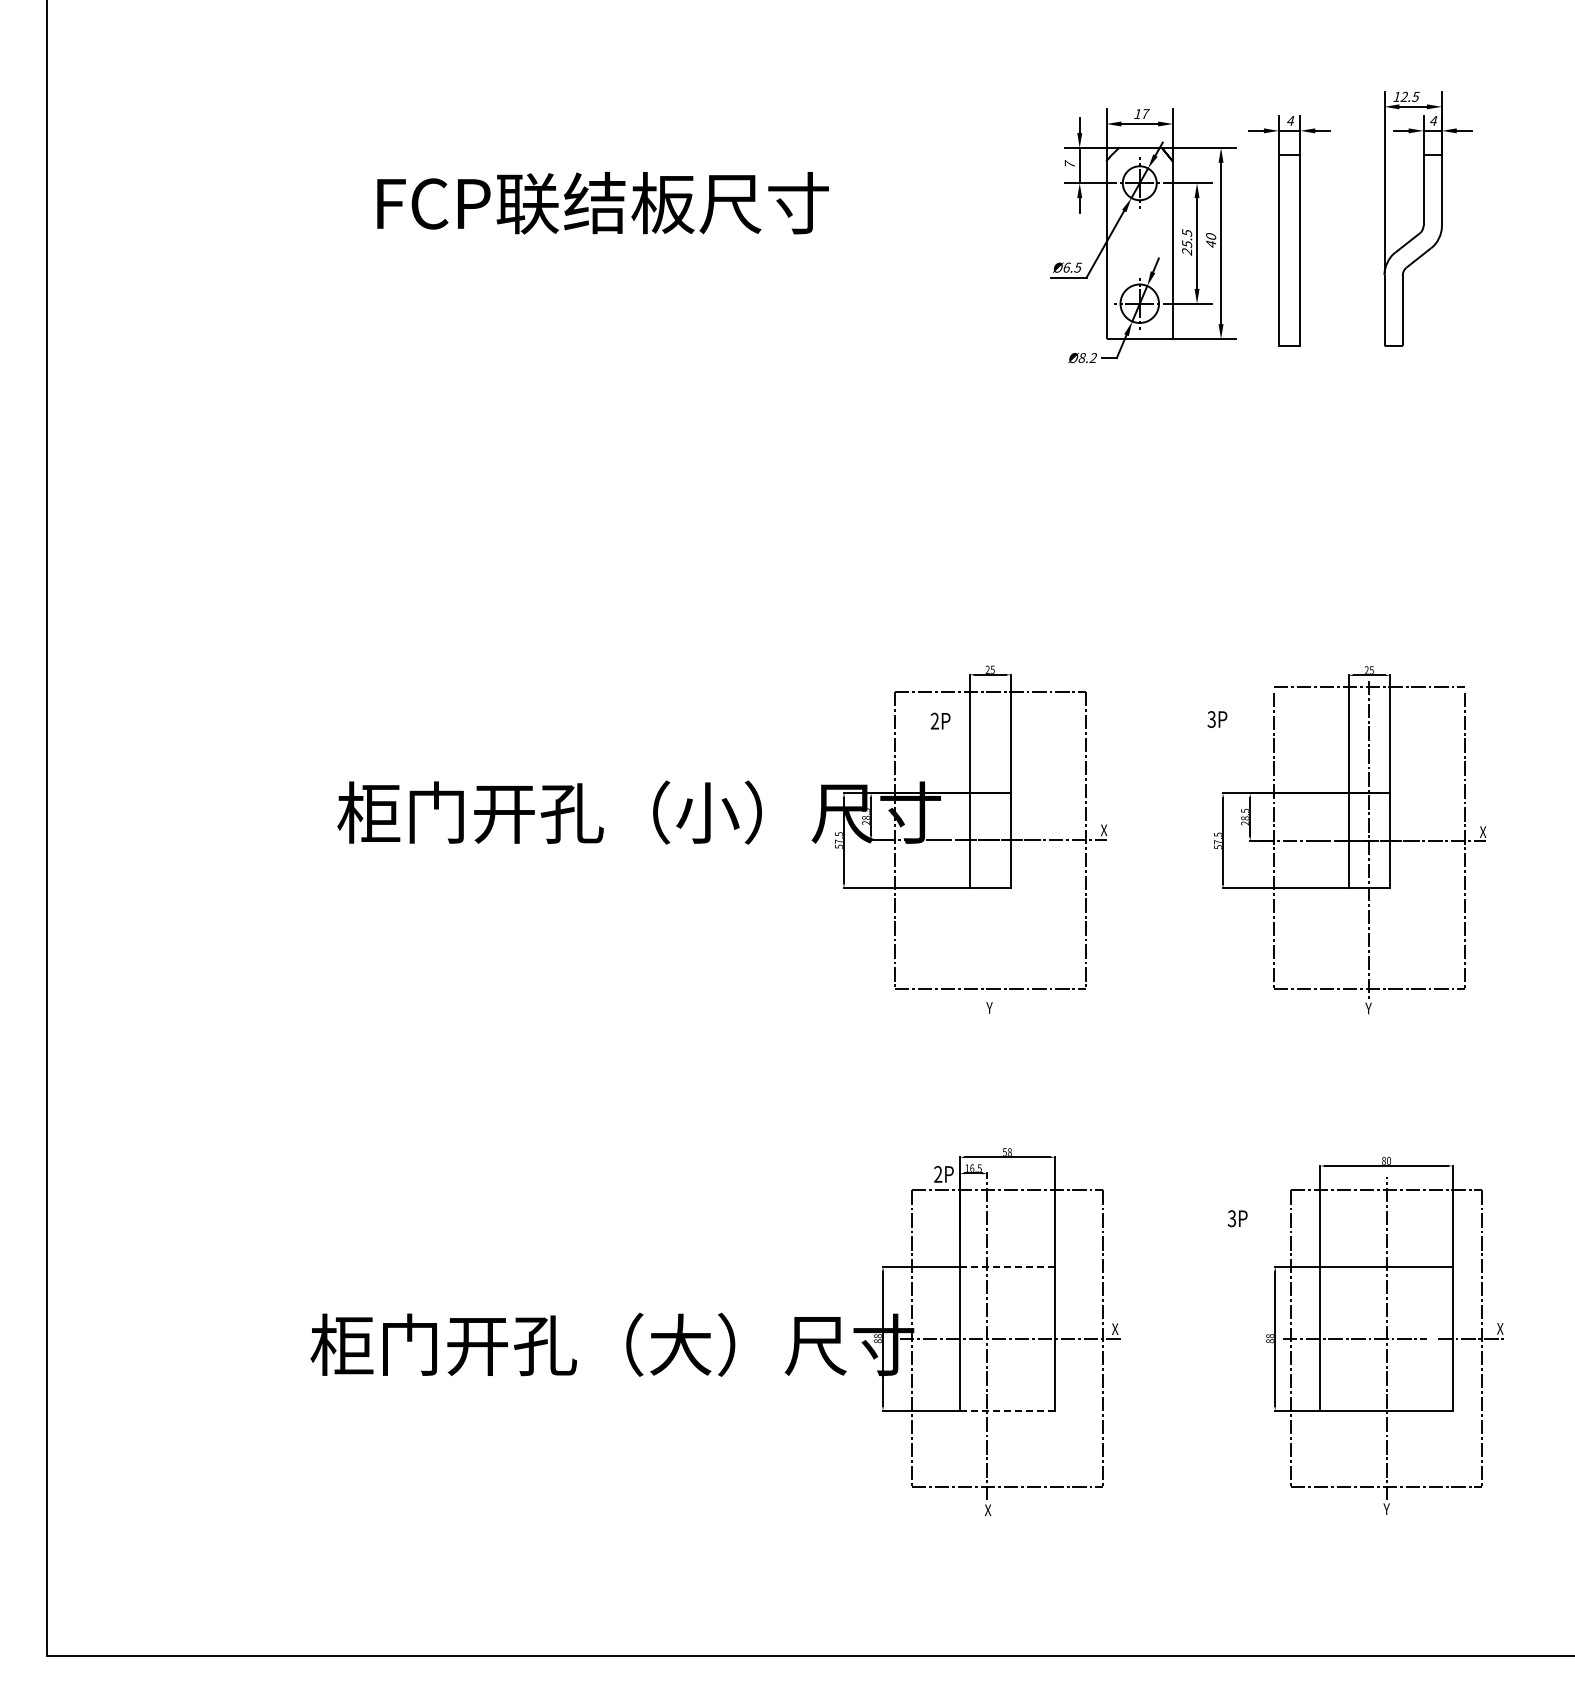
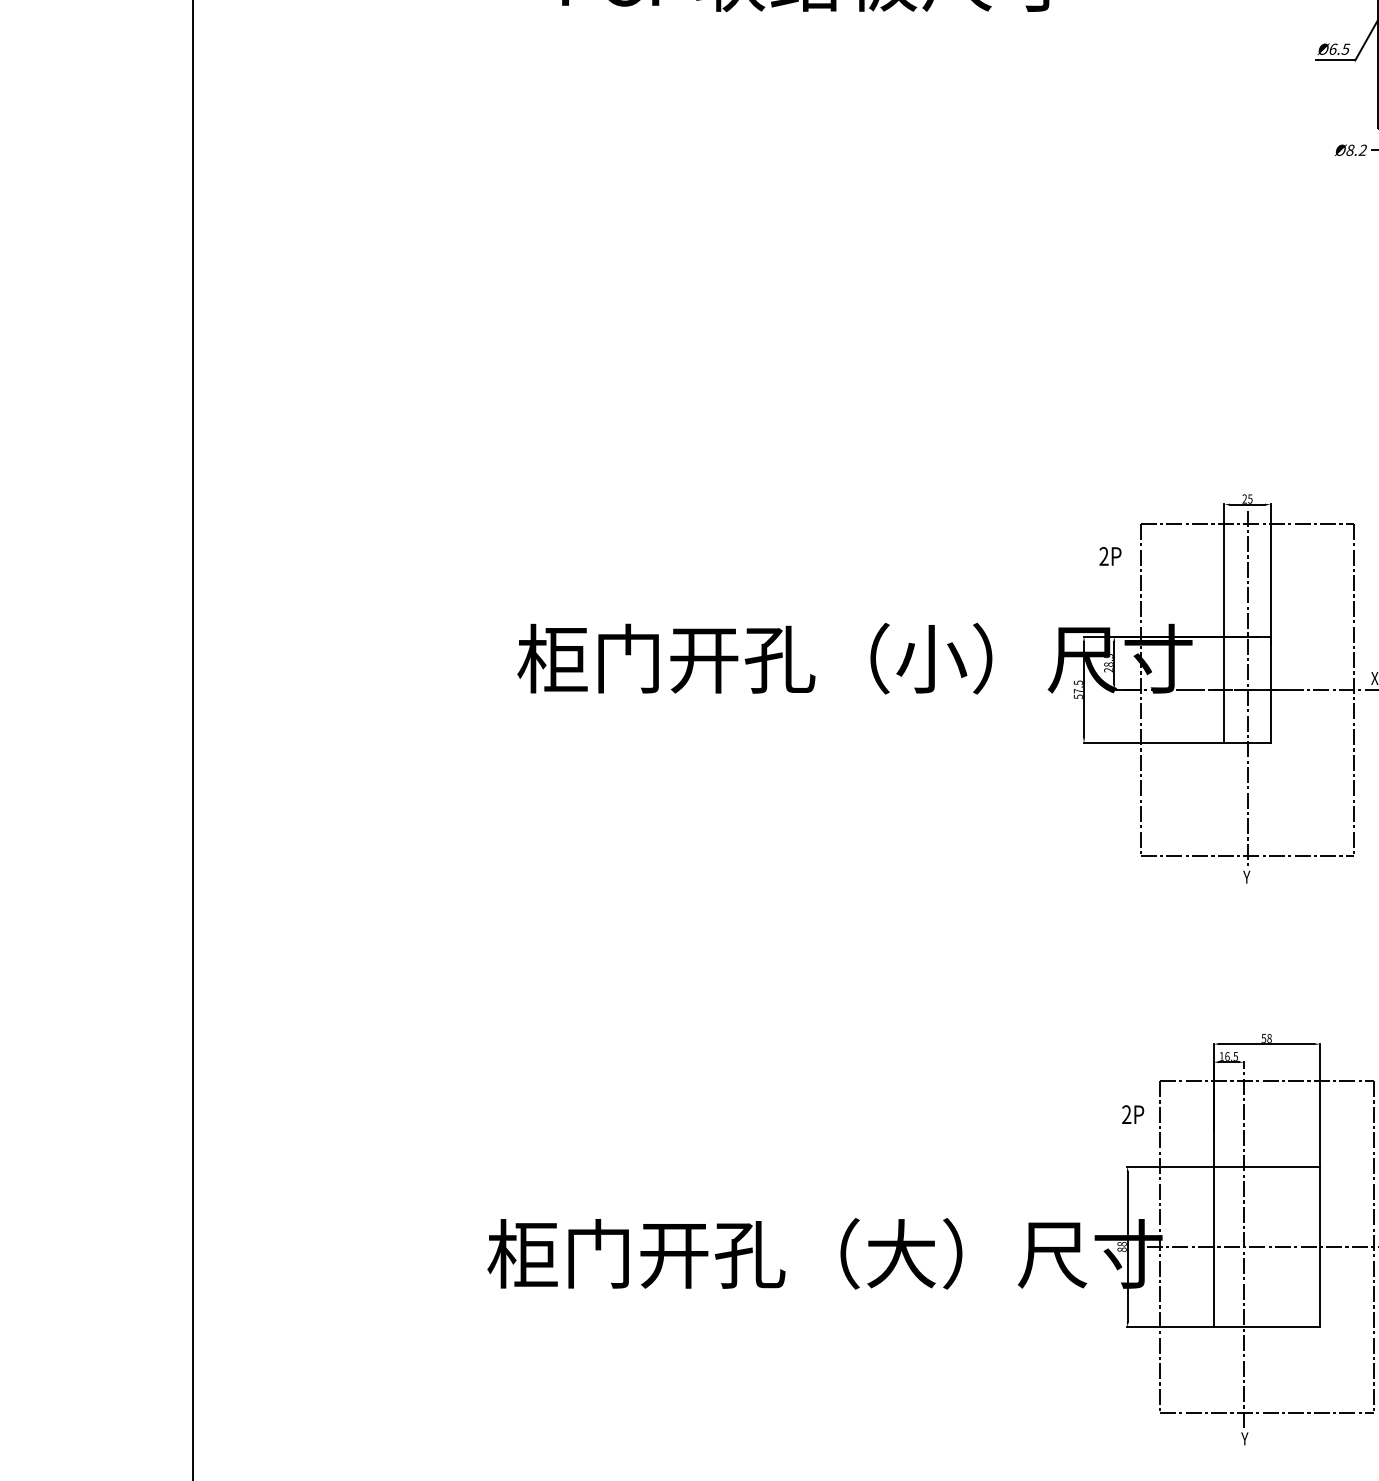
text: (940, 720) -> (1110, 555), moved
line: (990, 840) -> (1247, 689), added
text: (943, 1174) -> (1132, 1114), moved
line: (1007, 1266) -> (1266, 1166), dashed -> solid
line: (1007, 1410) -> (1266, 1327), dashed -> solid
text: (987, 1509) -> (1244, 1438), X -> Y

